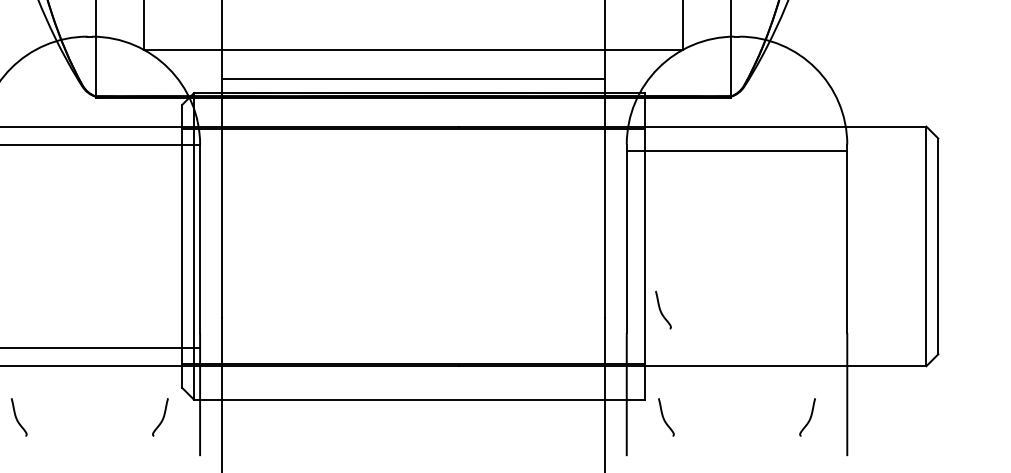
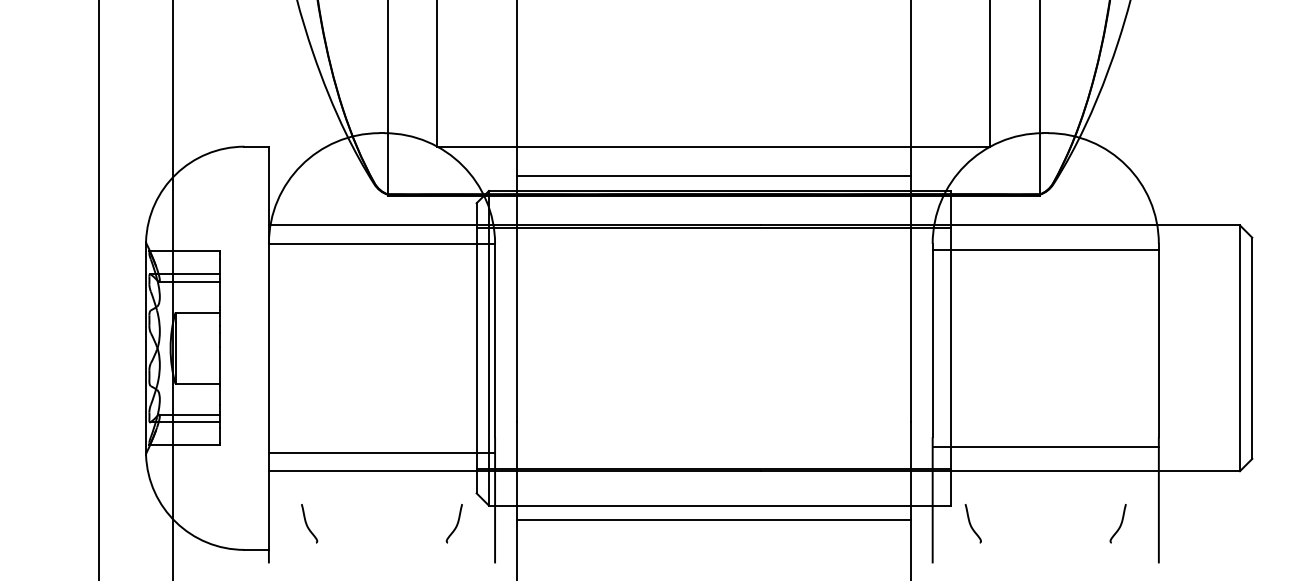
curve: (661, 310) -> (968, 414), removed
line: (736, 342) -> (1045, 446), added
line: (413, 414) -> (713, 520), added

